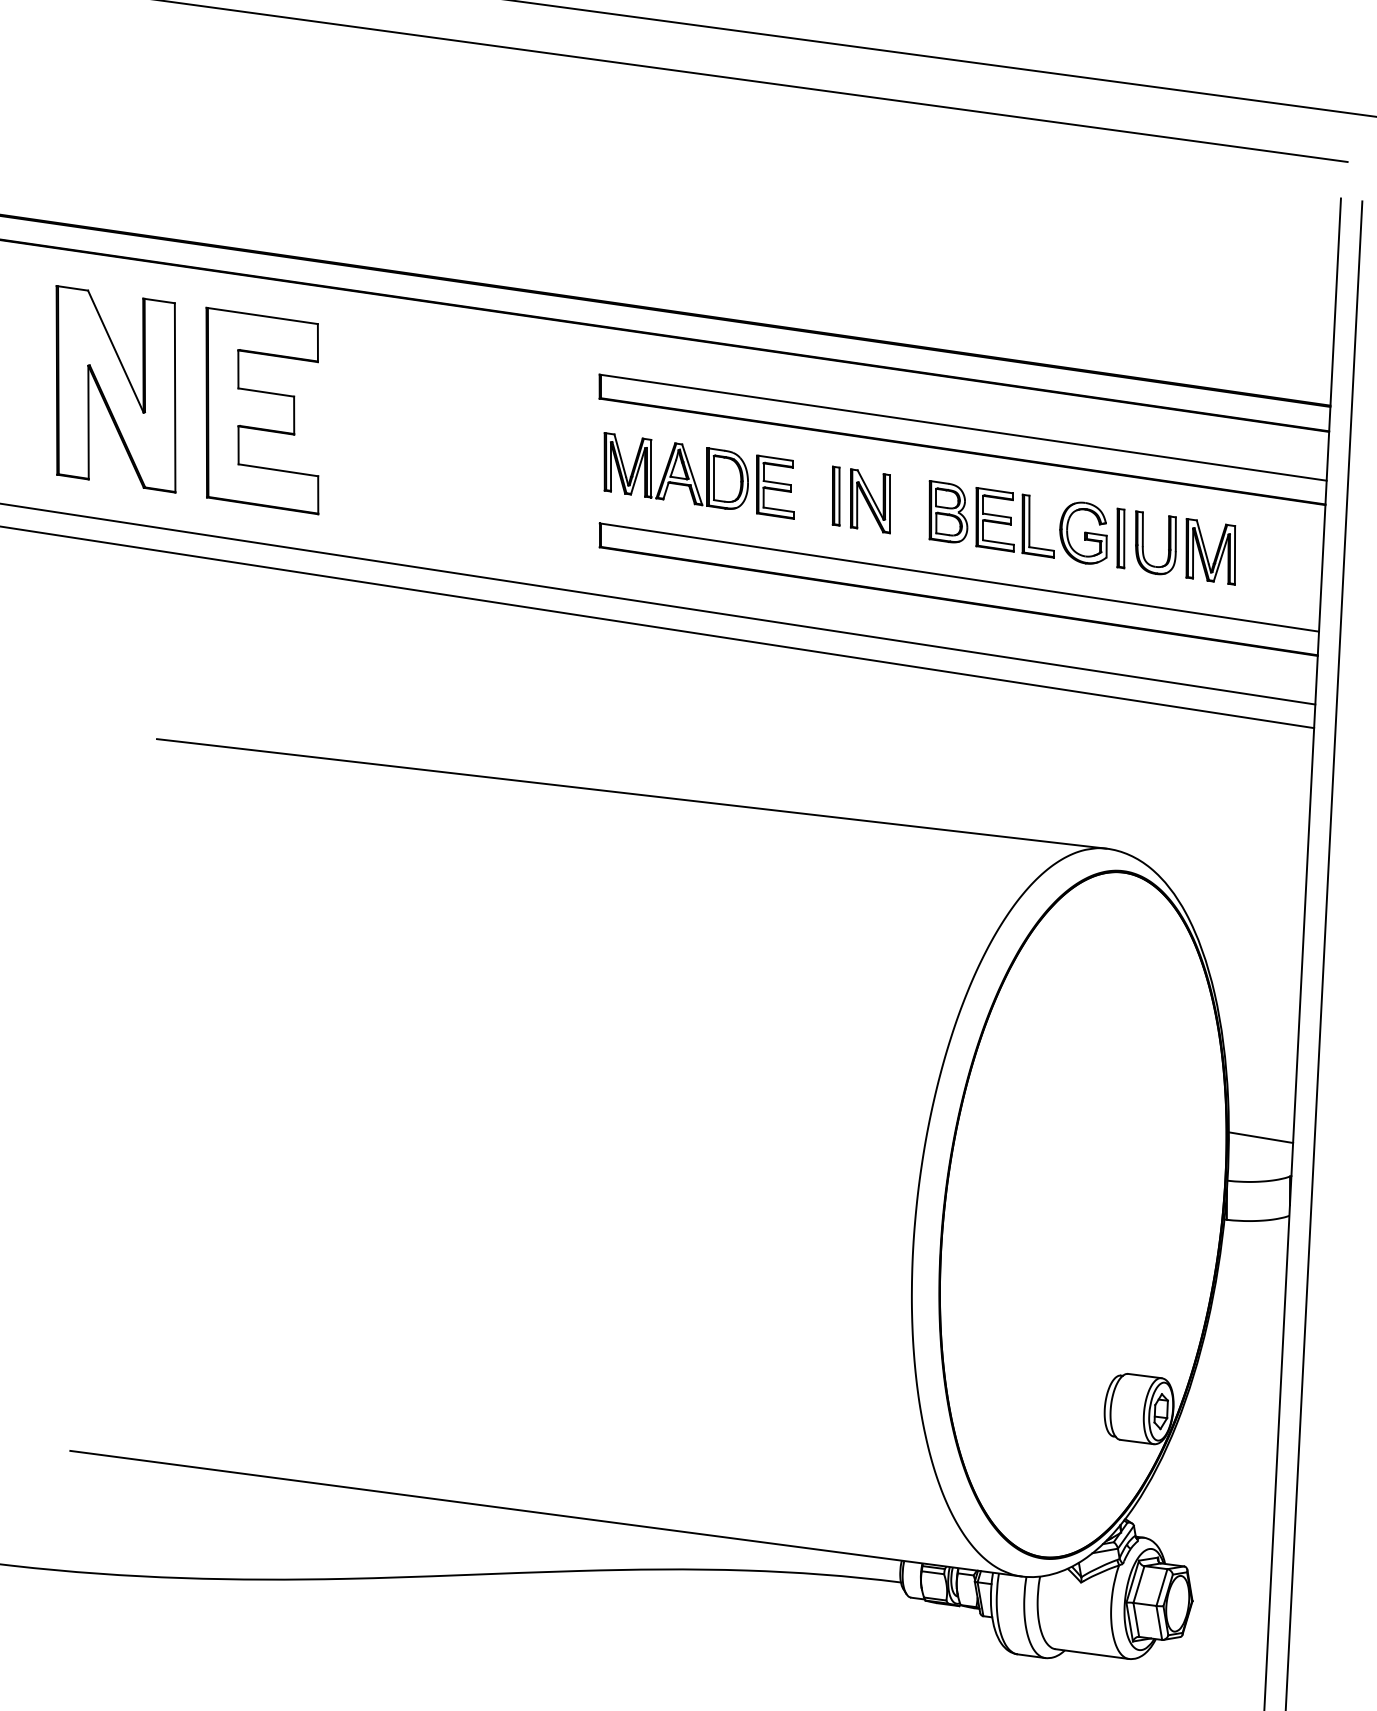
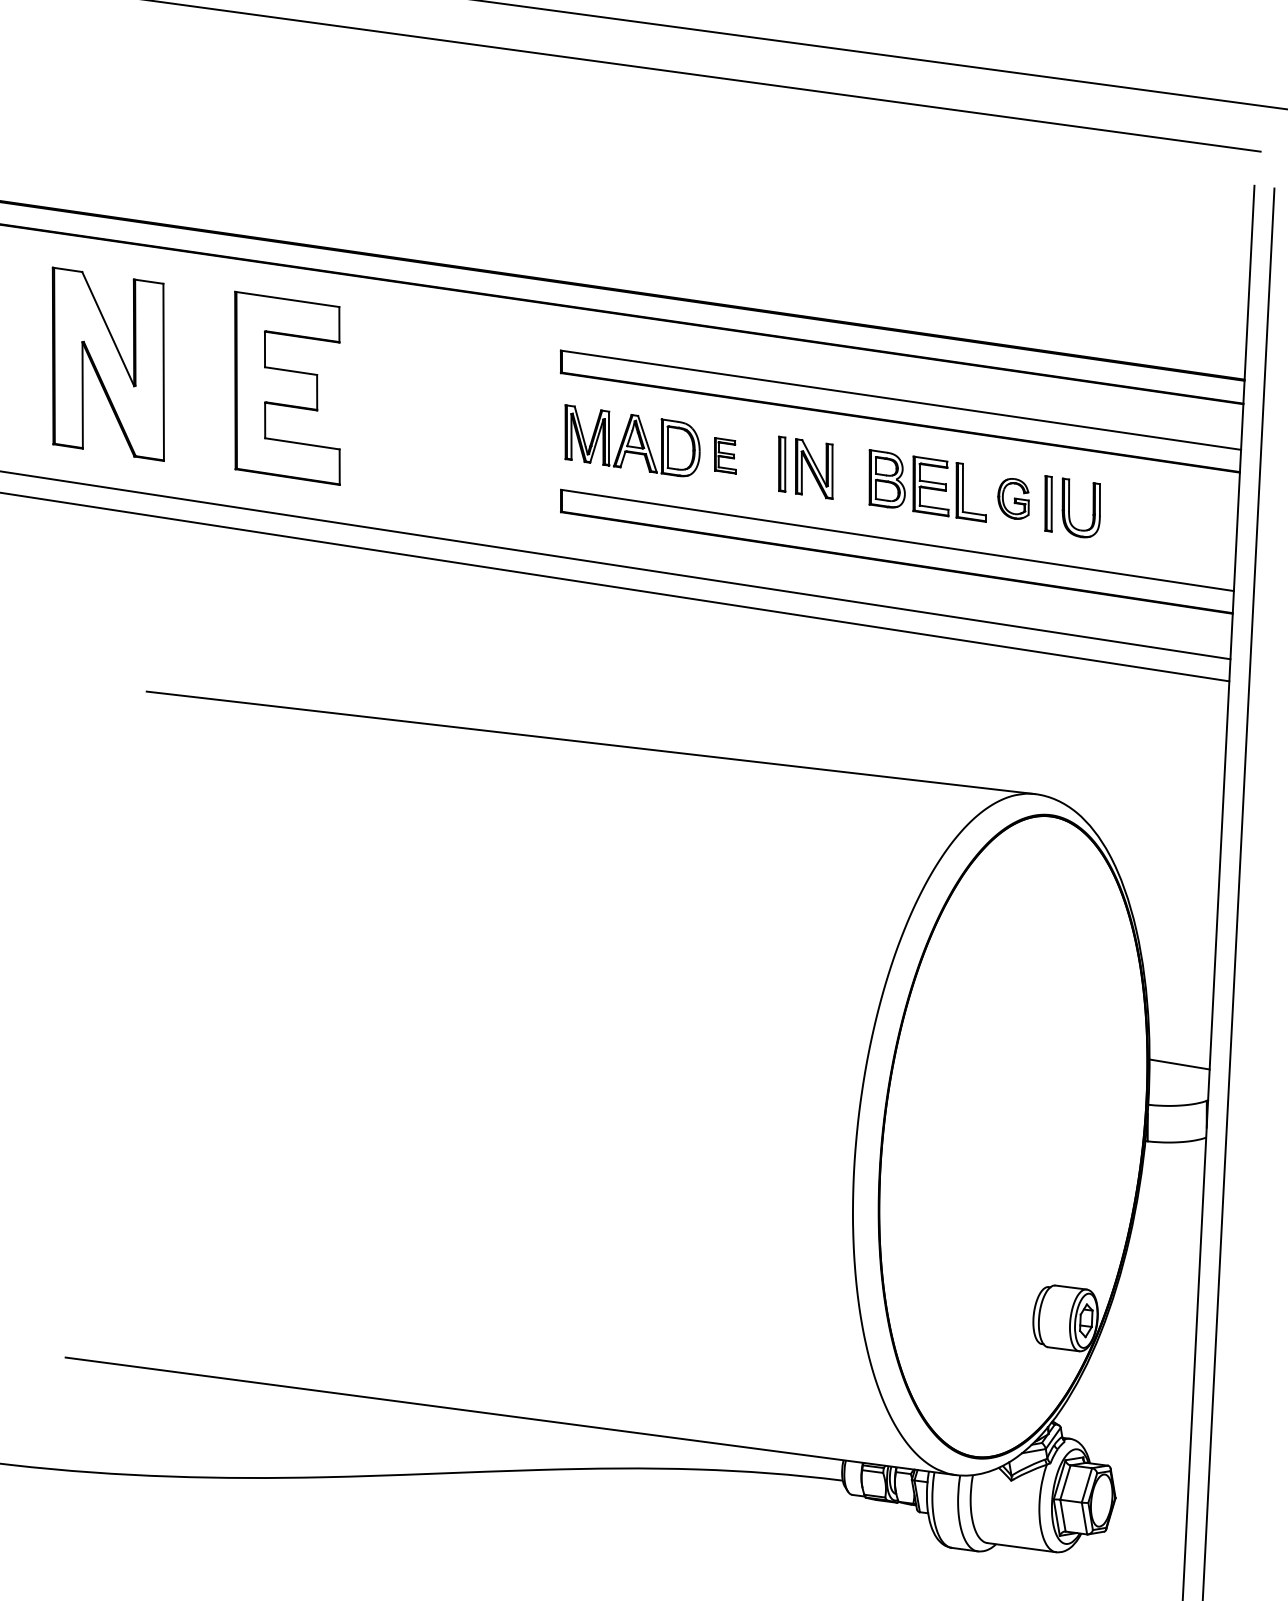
part: (262, 410) -> (287, 387), moved
part: (775, 486) -> (725, 455), size x0.6
part: (1083, 532) -> (1013, 498), size x0.7
part: (1210, 551) -> (1132, 516), removed

